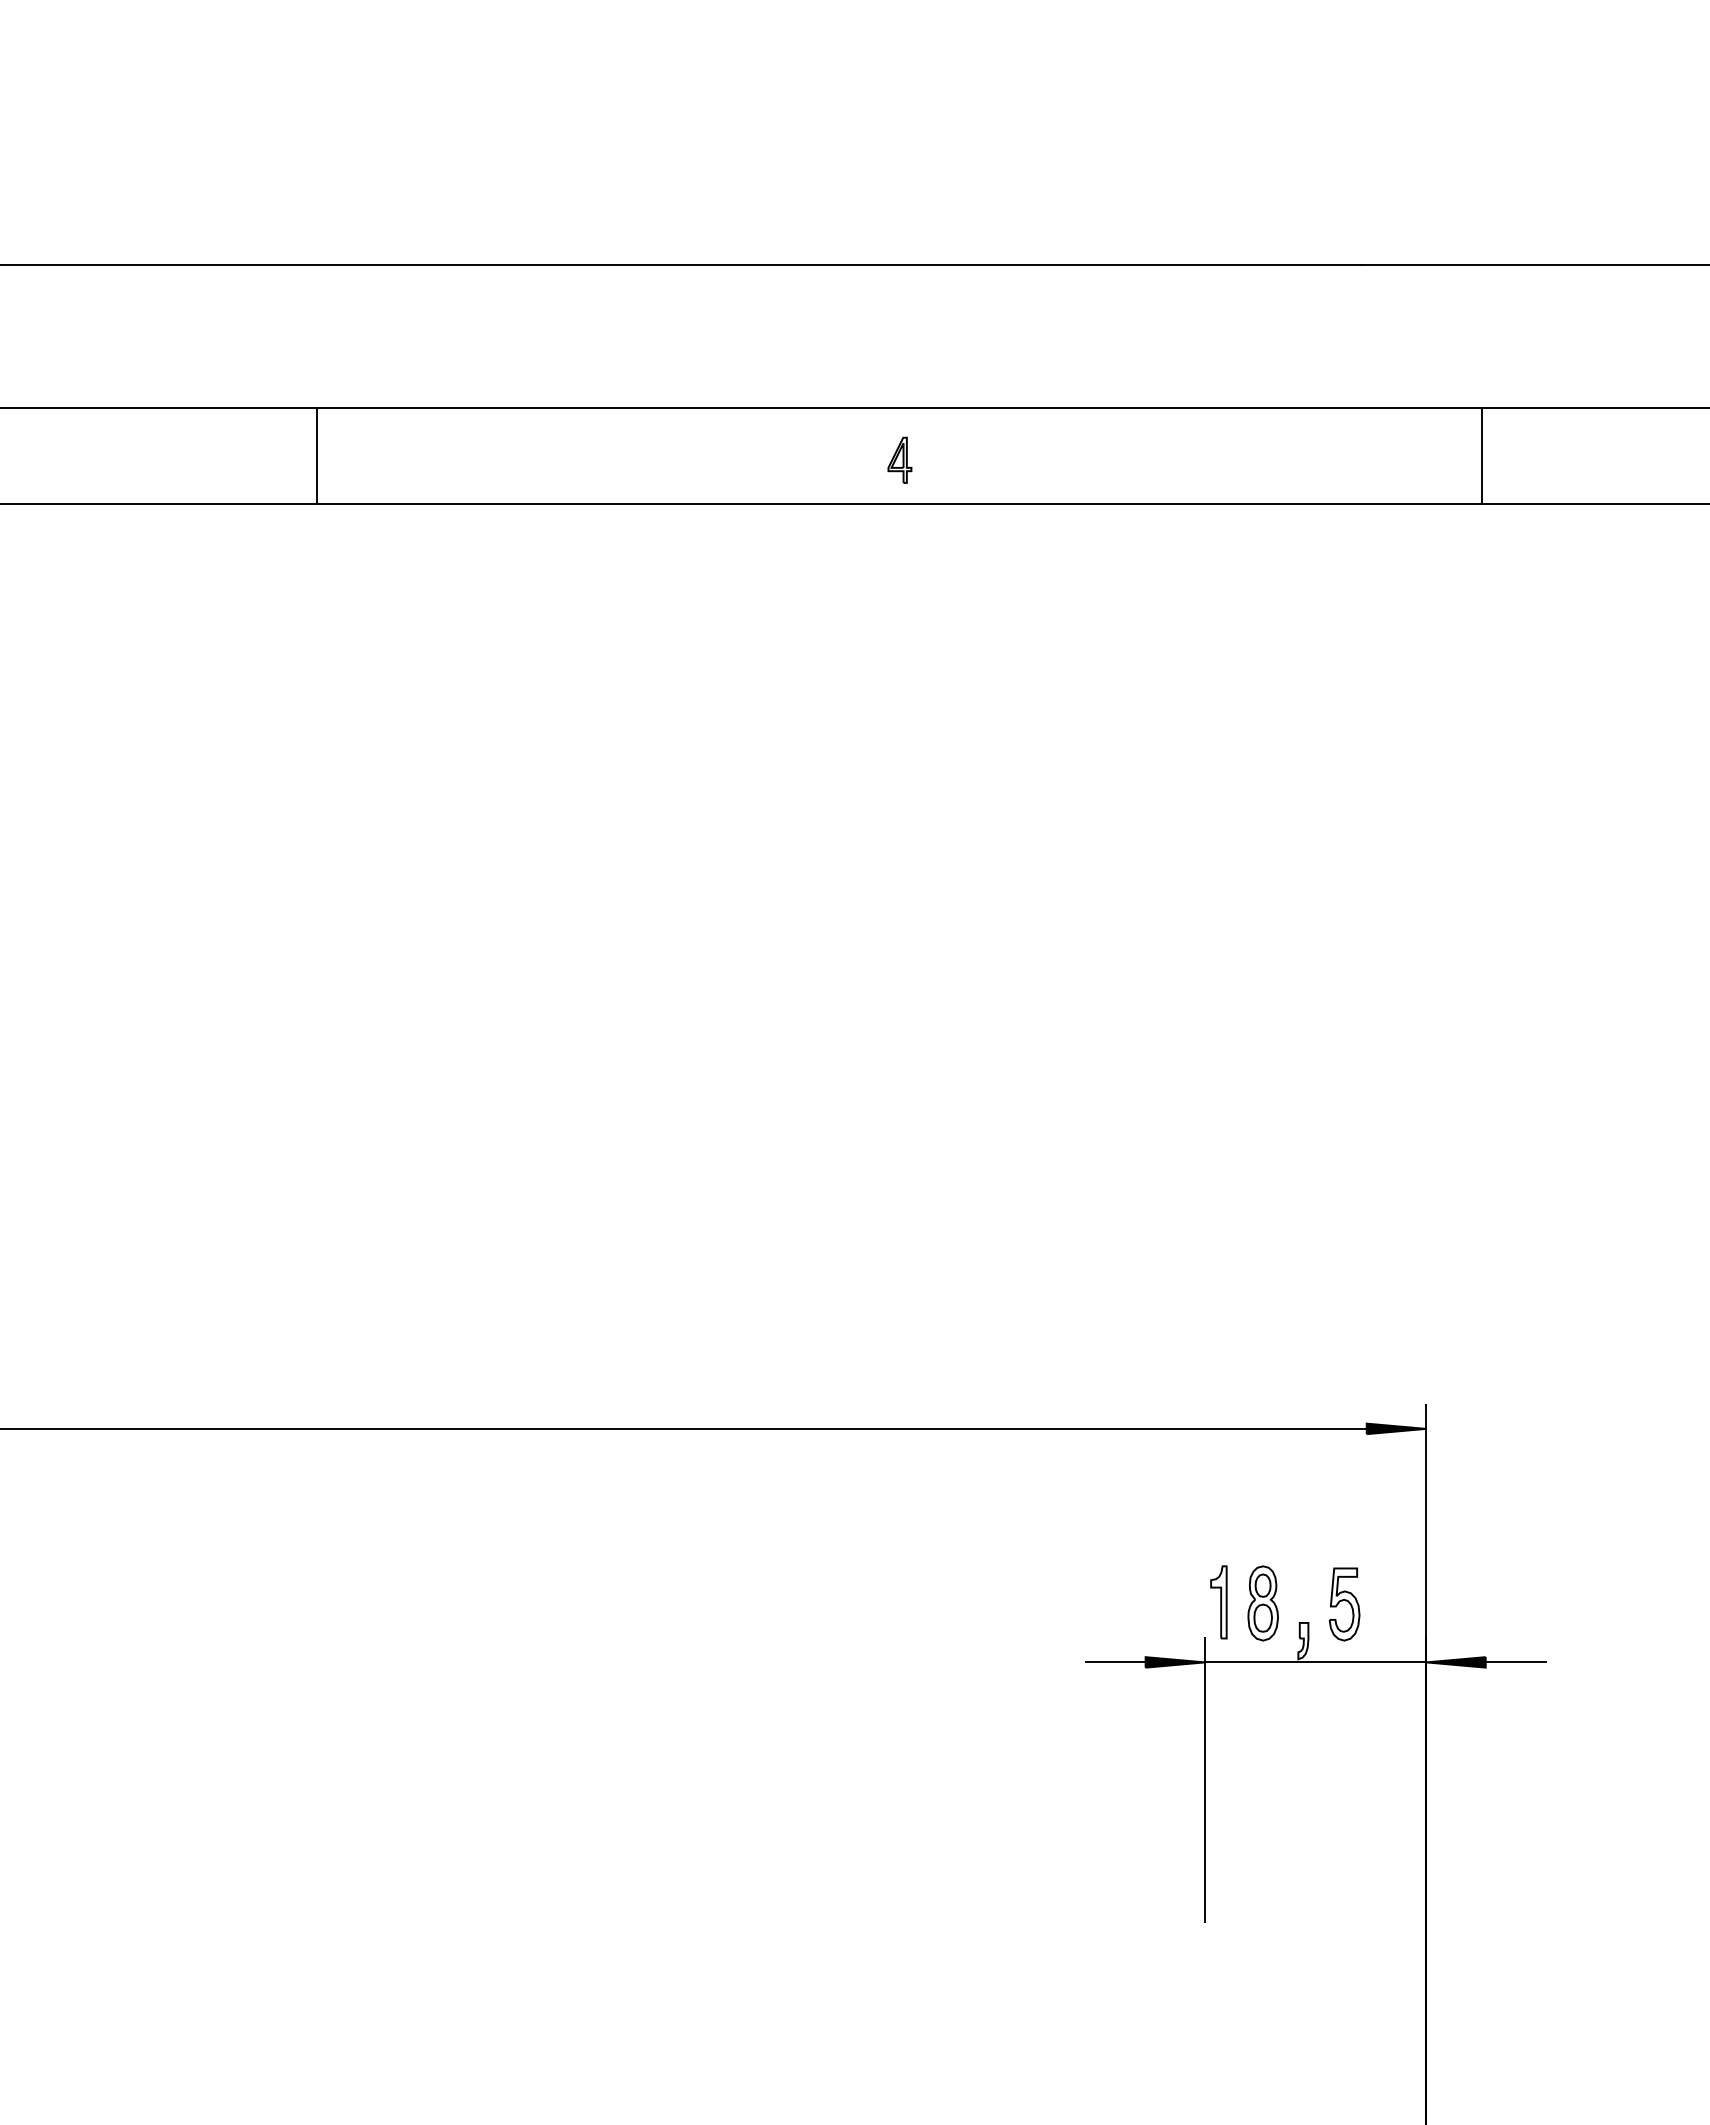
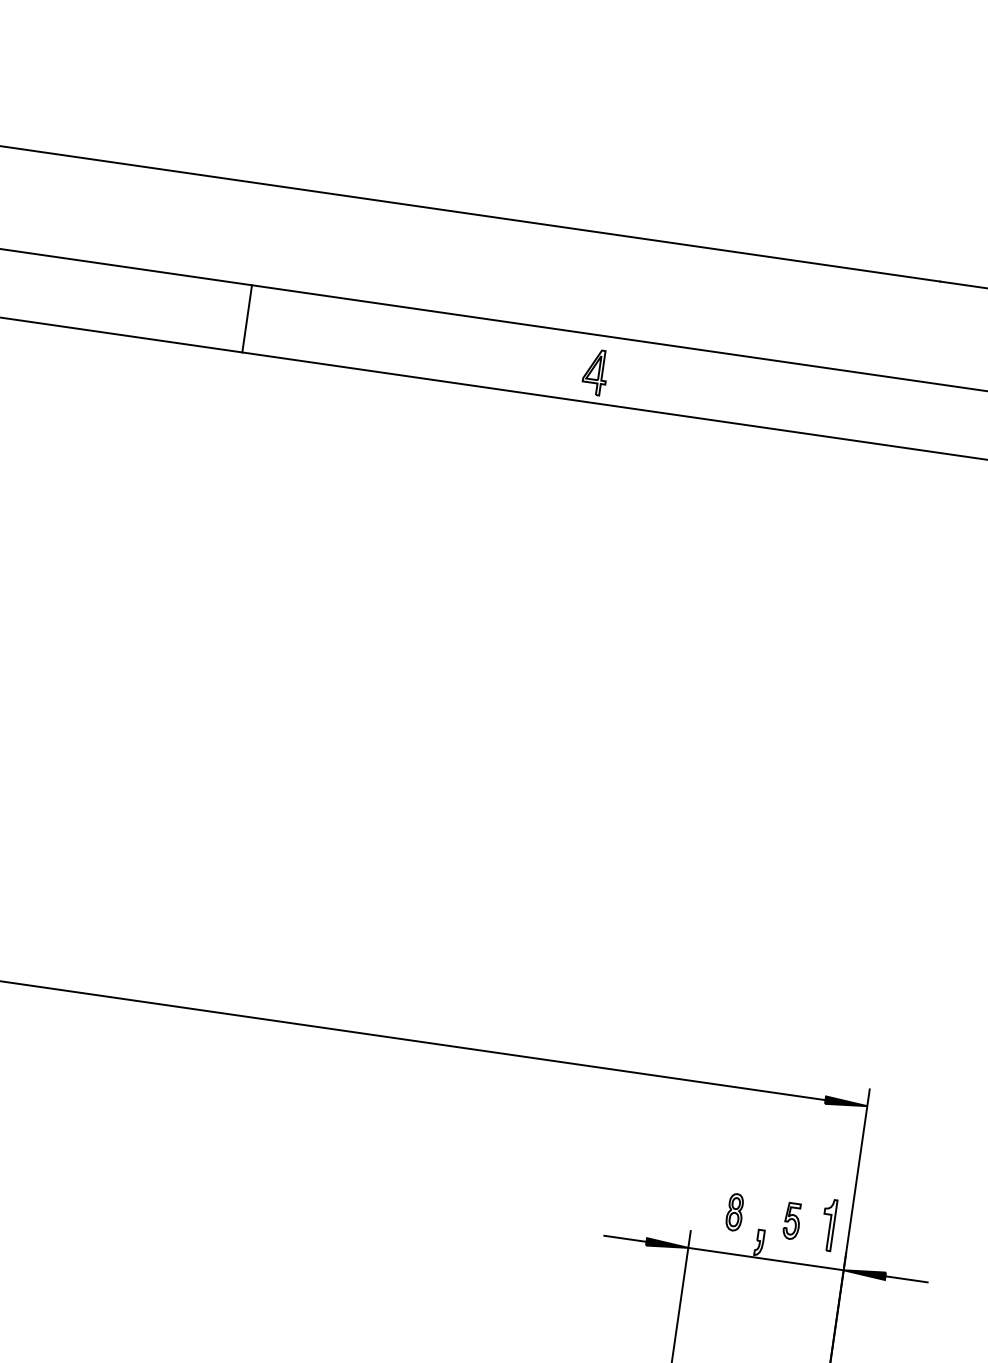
line: (316, 455) -> (247, 318), moved
part: (899, 459) -> (595, 371), size x1.4
part: (1218, 1602) -> (828, 1225), moved
part: (1262, 1603) -> (734, 1212), size x0.7
part: (1344, 1604) -> (792, 1221), size x0.7

